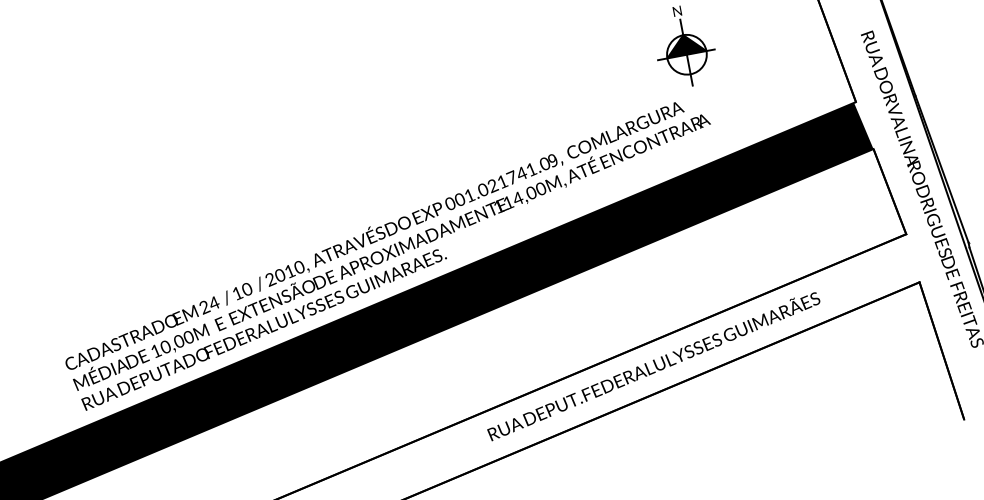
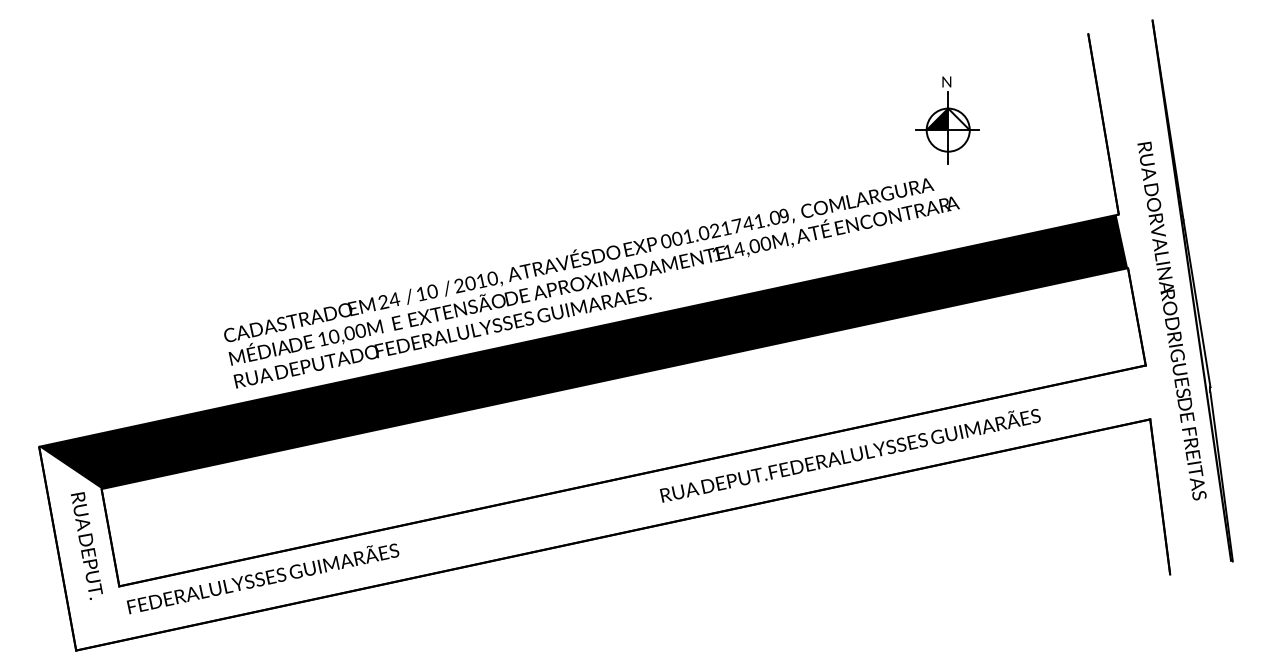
fill: (694, 43) -> (958, 119), removed

